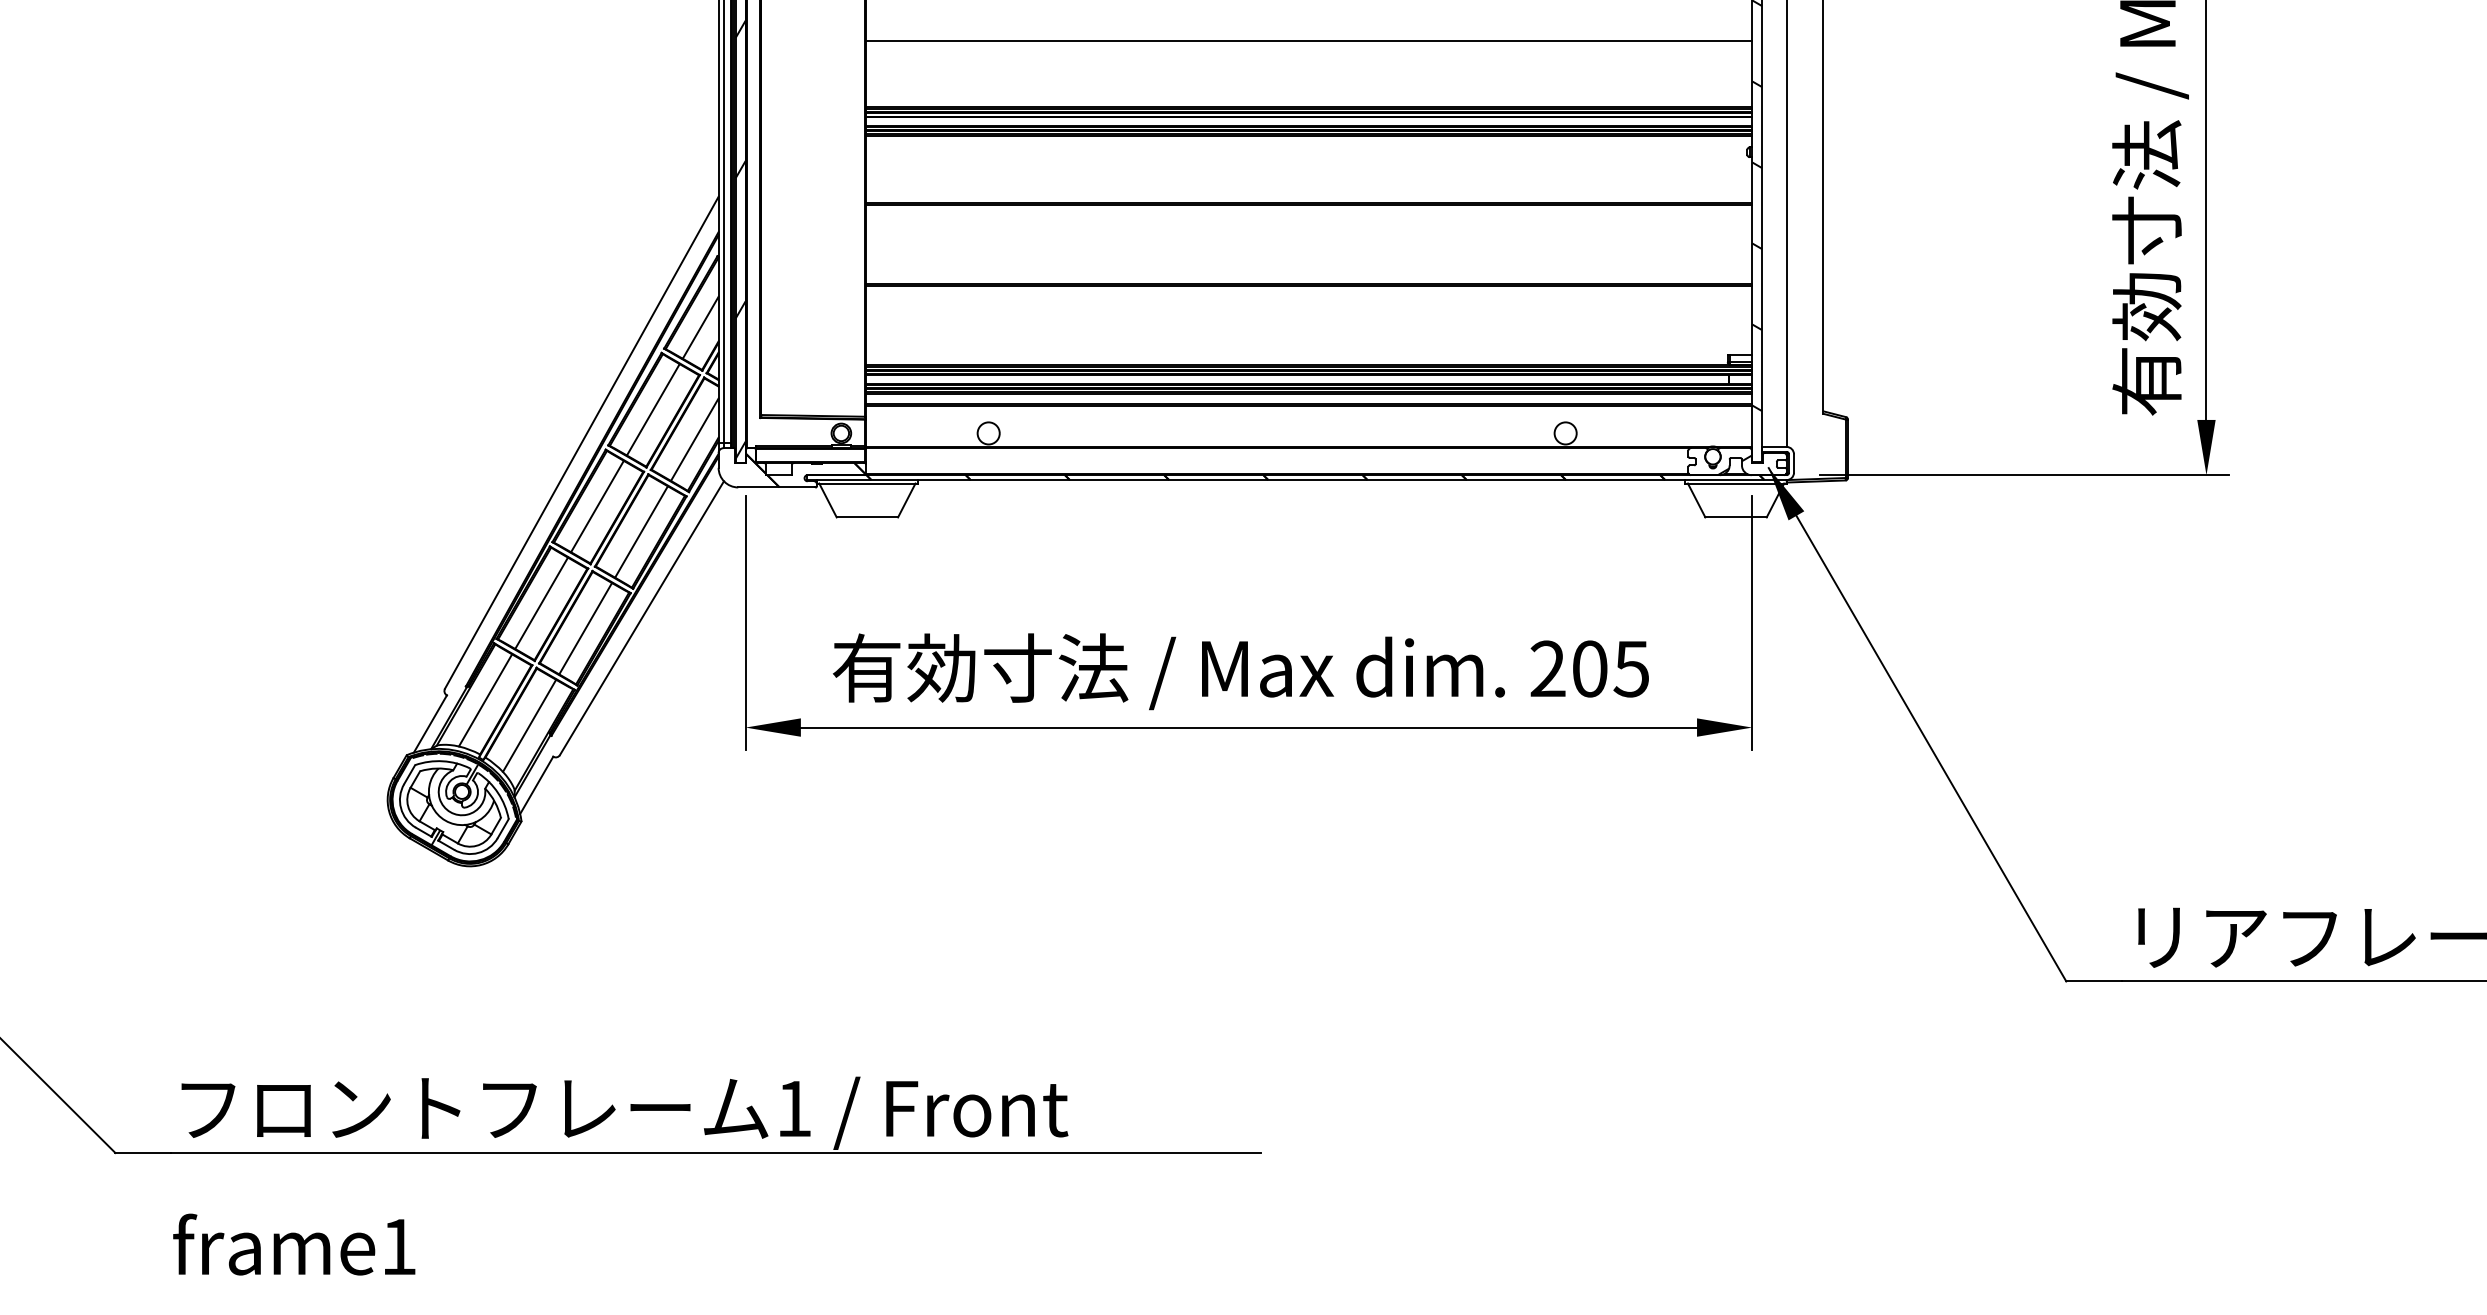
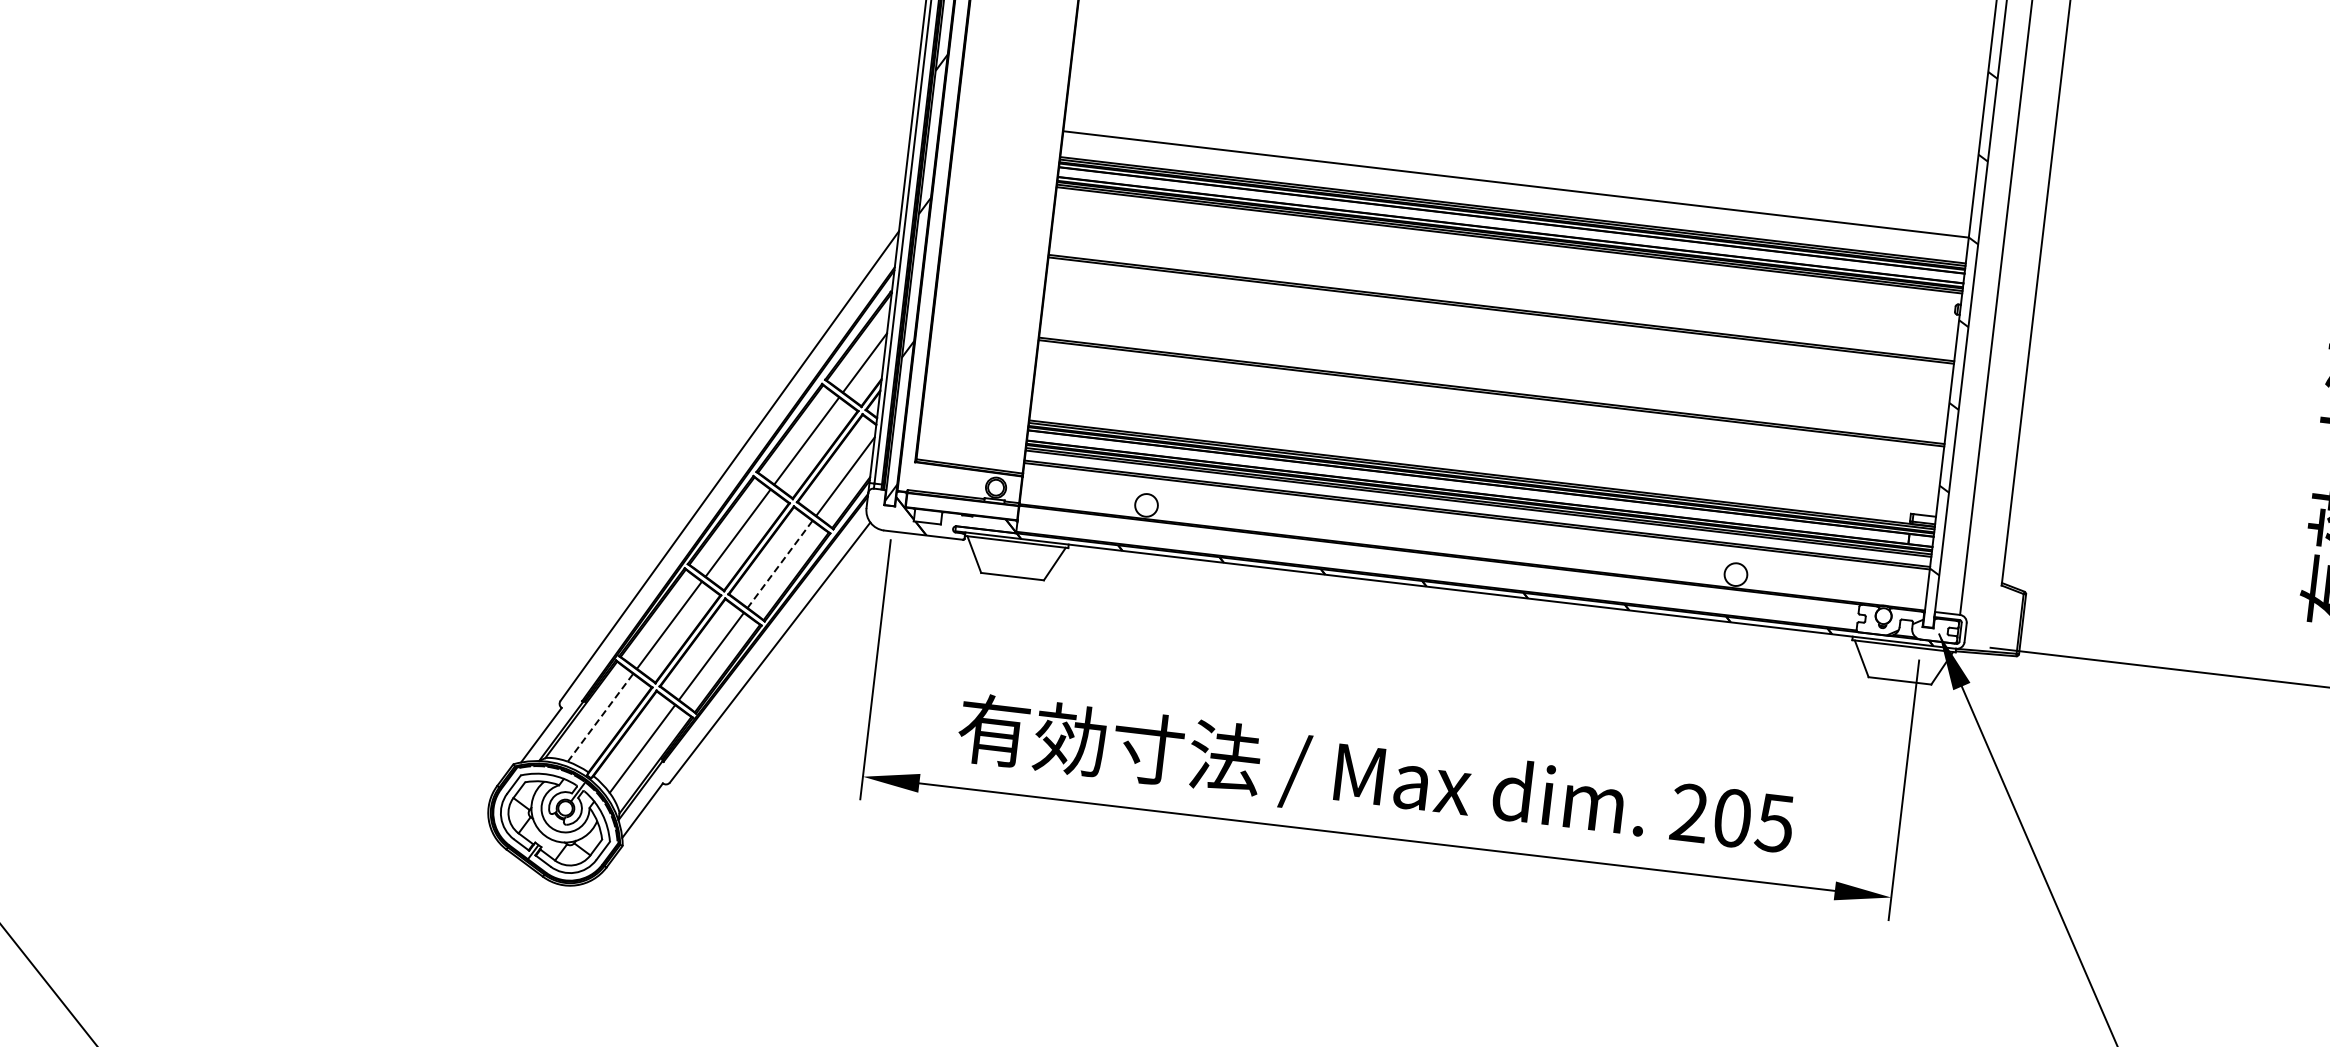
line: (1308, 40) -> (1515, 184), moved
line: (641, 531) -> (780, 563), solid -> dashed
line: (485, 700) -> (600, 717), solid -> dashed

